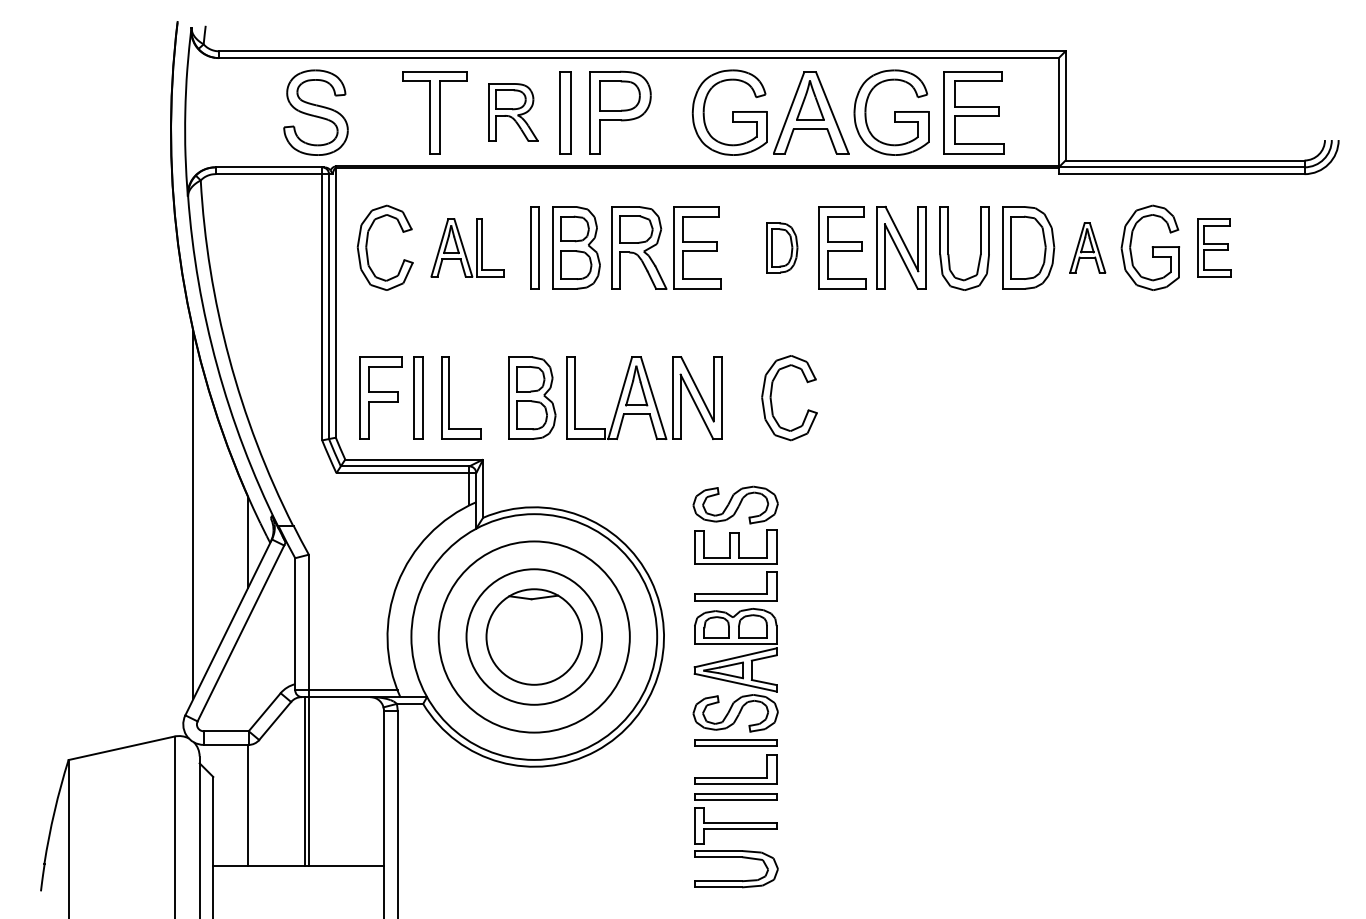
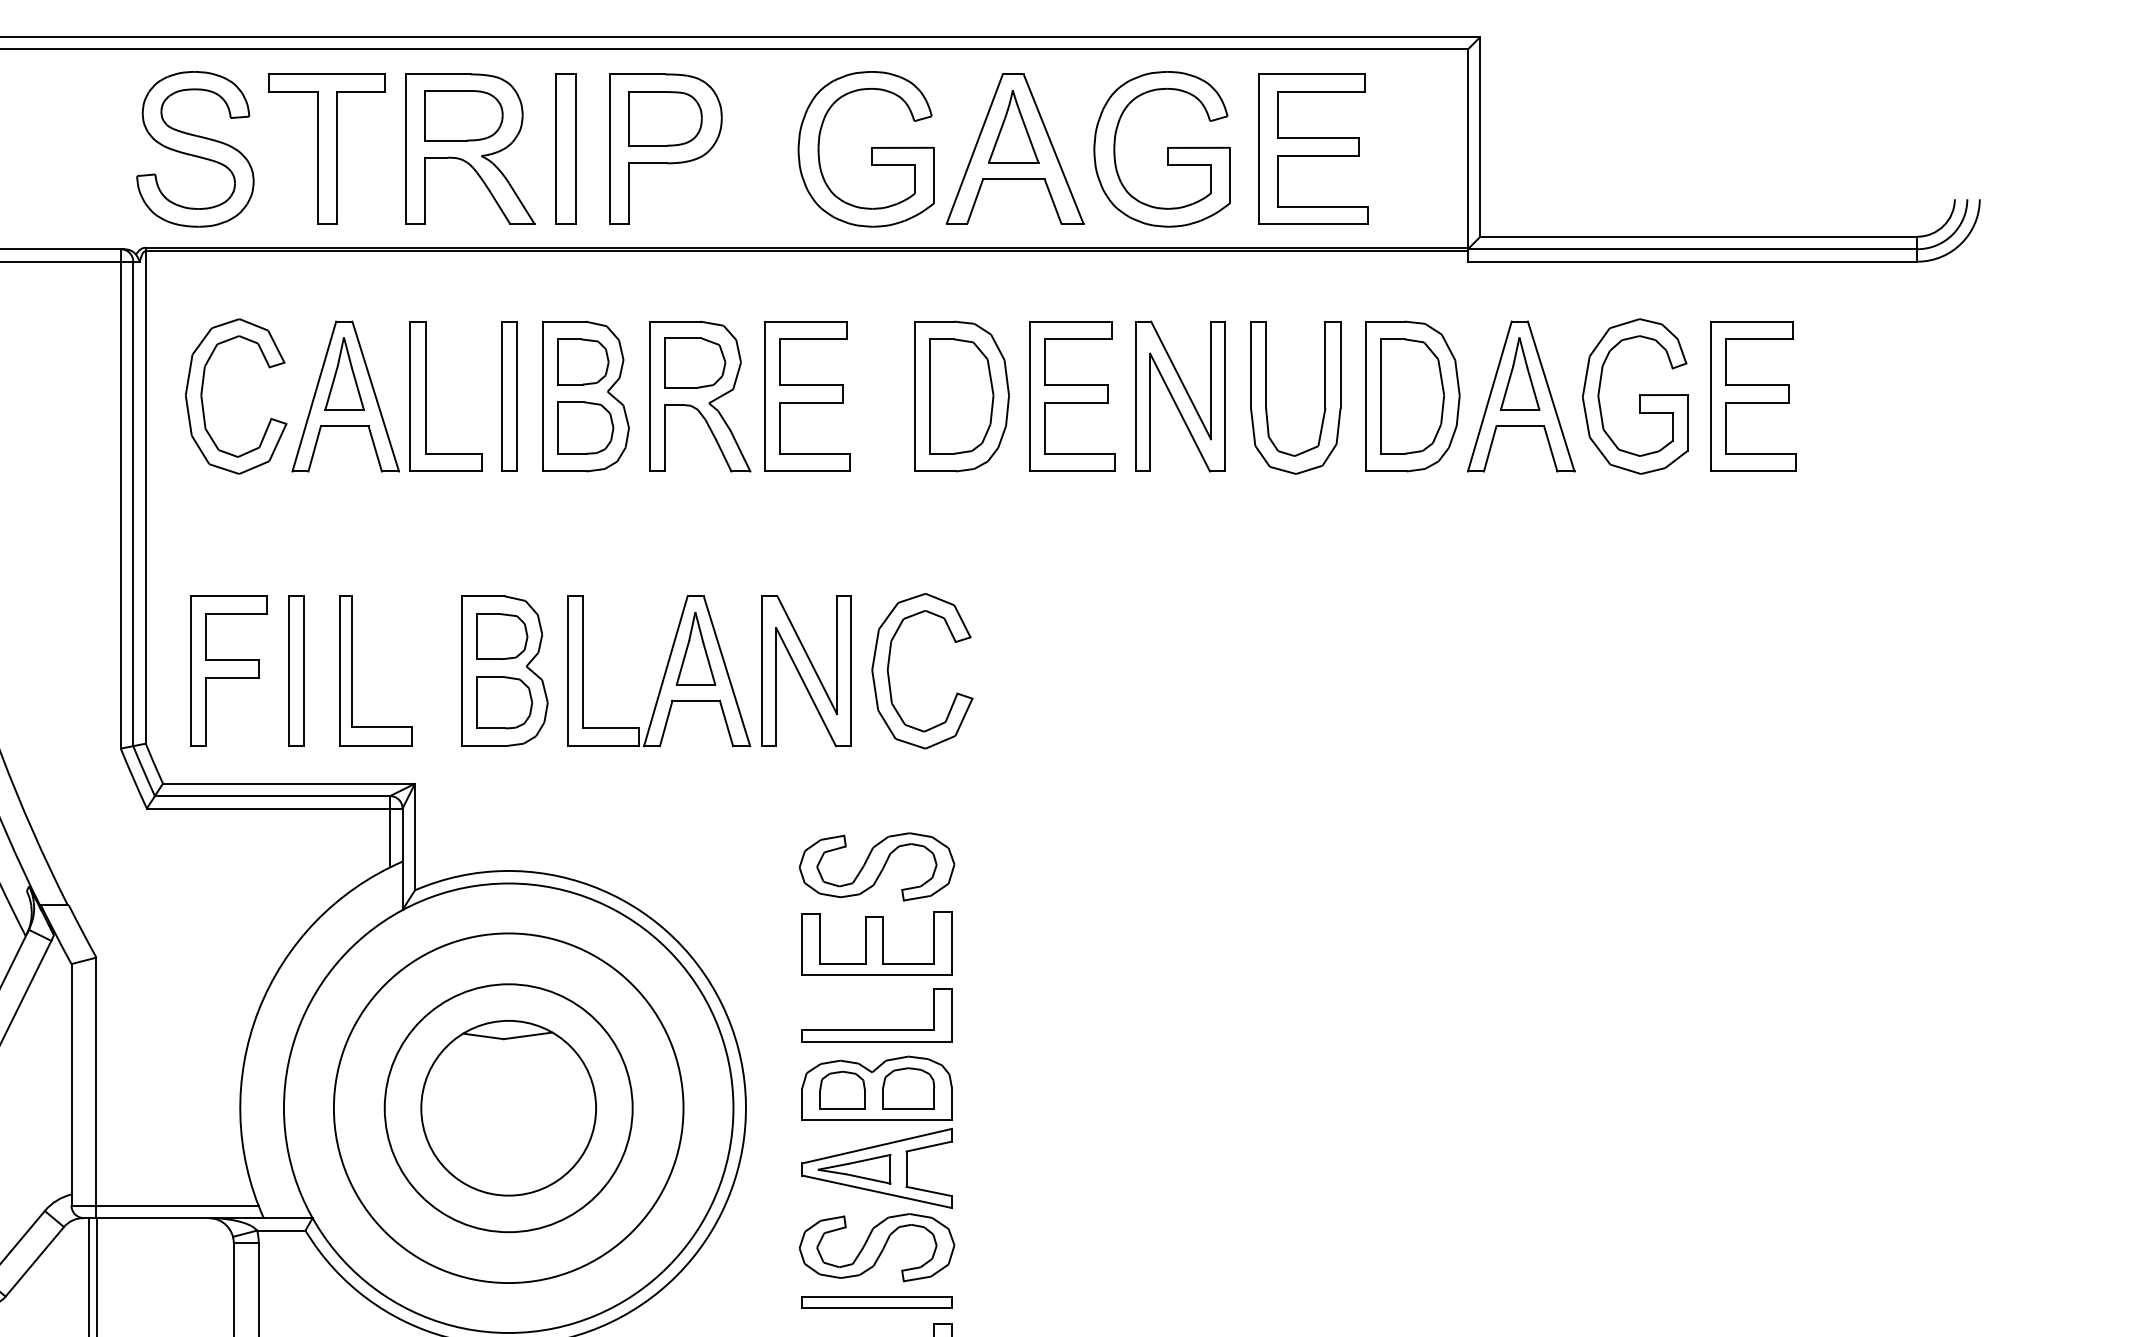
part: (315, 112) -> (194, 148), moved
part: (513, 112) -> (470, 148), size x1.43
part: (467, 247) -> (386, 395), size x1.43
part: (781, 247) -> (960, 395), size x1.67
part: (1087, 247) -> (1520, 395), size x1.67
part: (1214, 247) -> (1752, 395), size x1.43
part: (772, 402) -> (891, 679), moved

